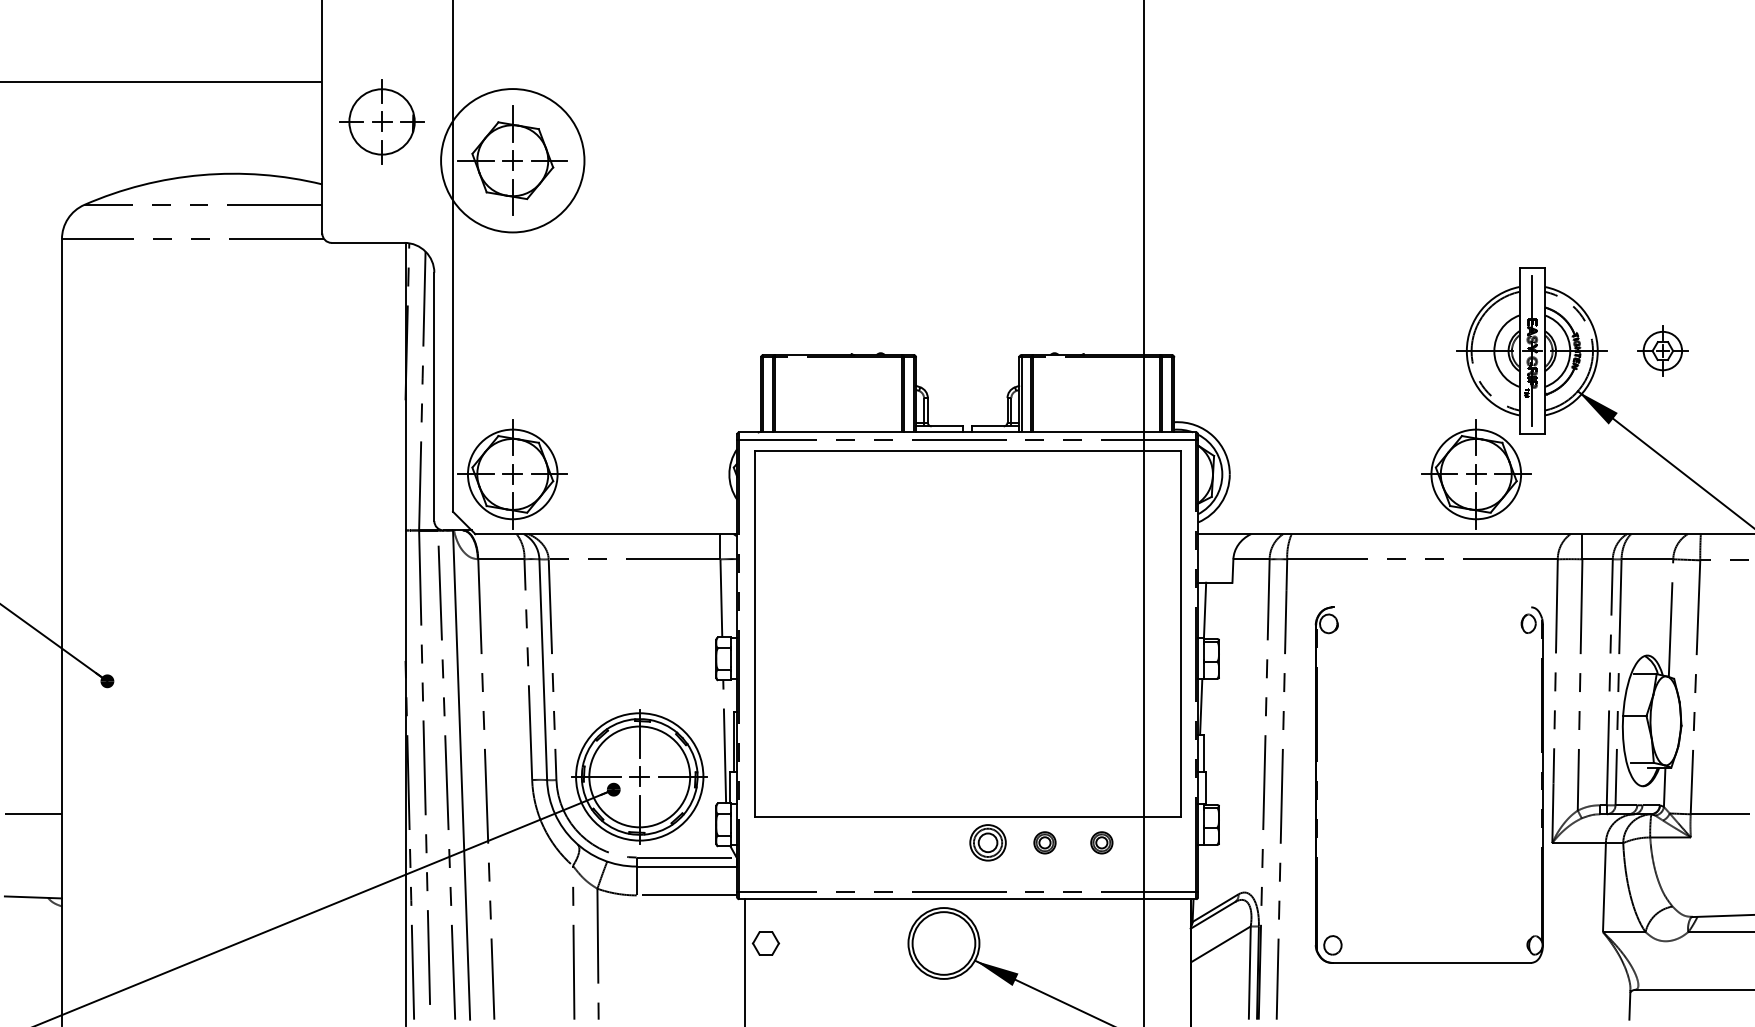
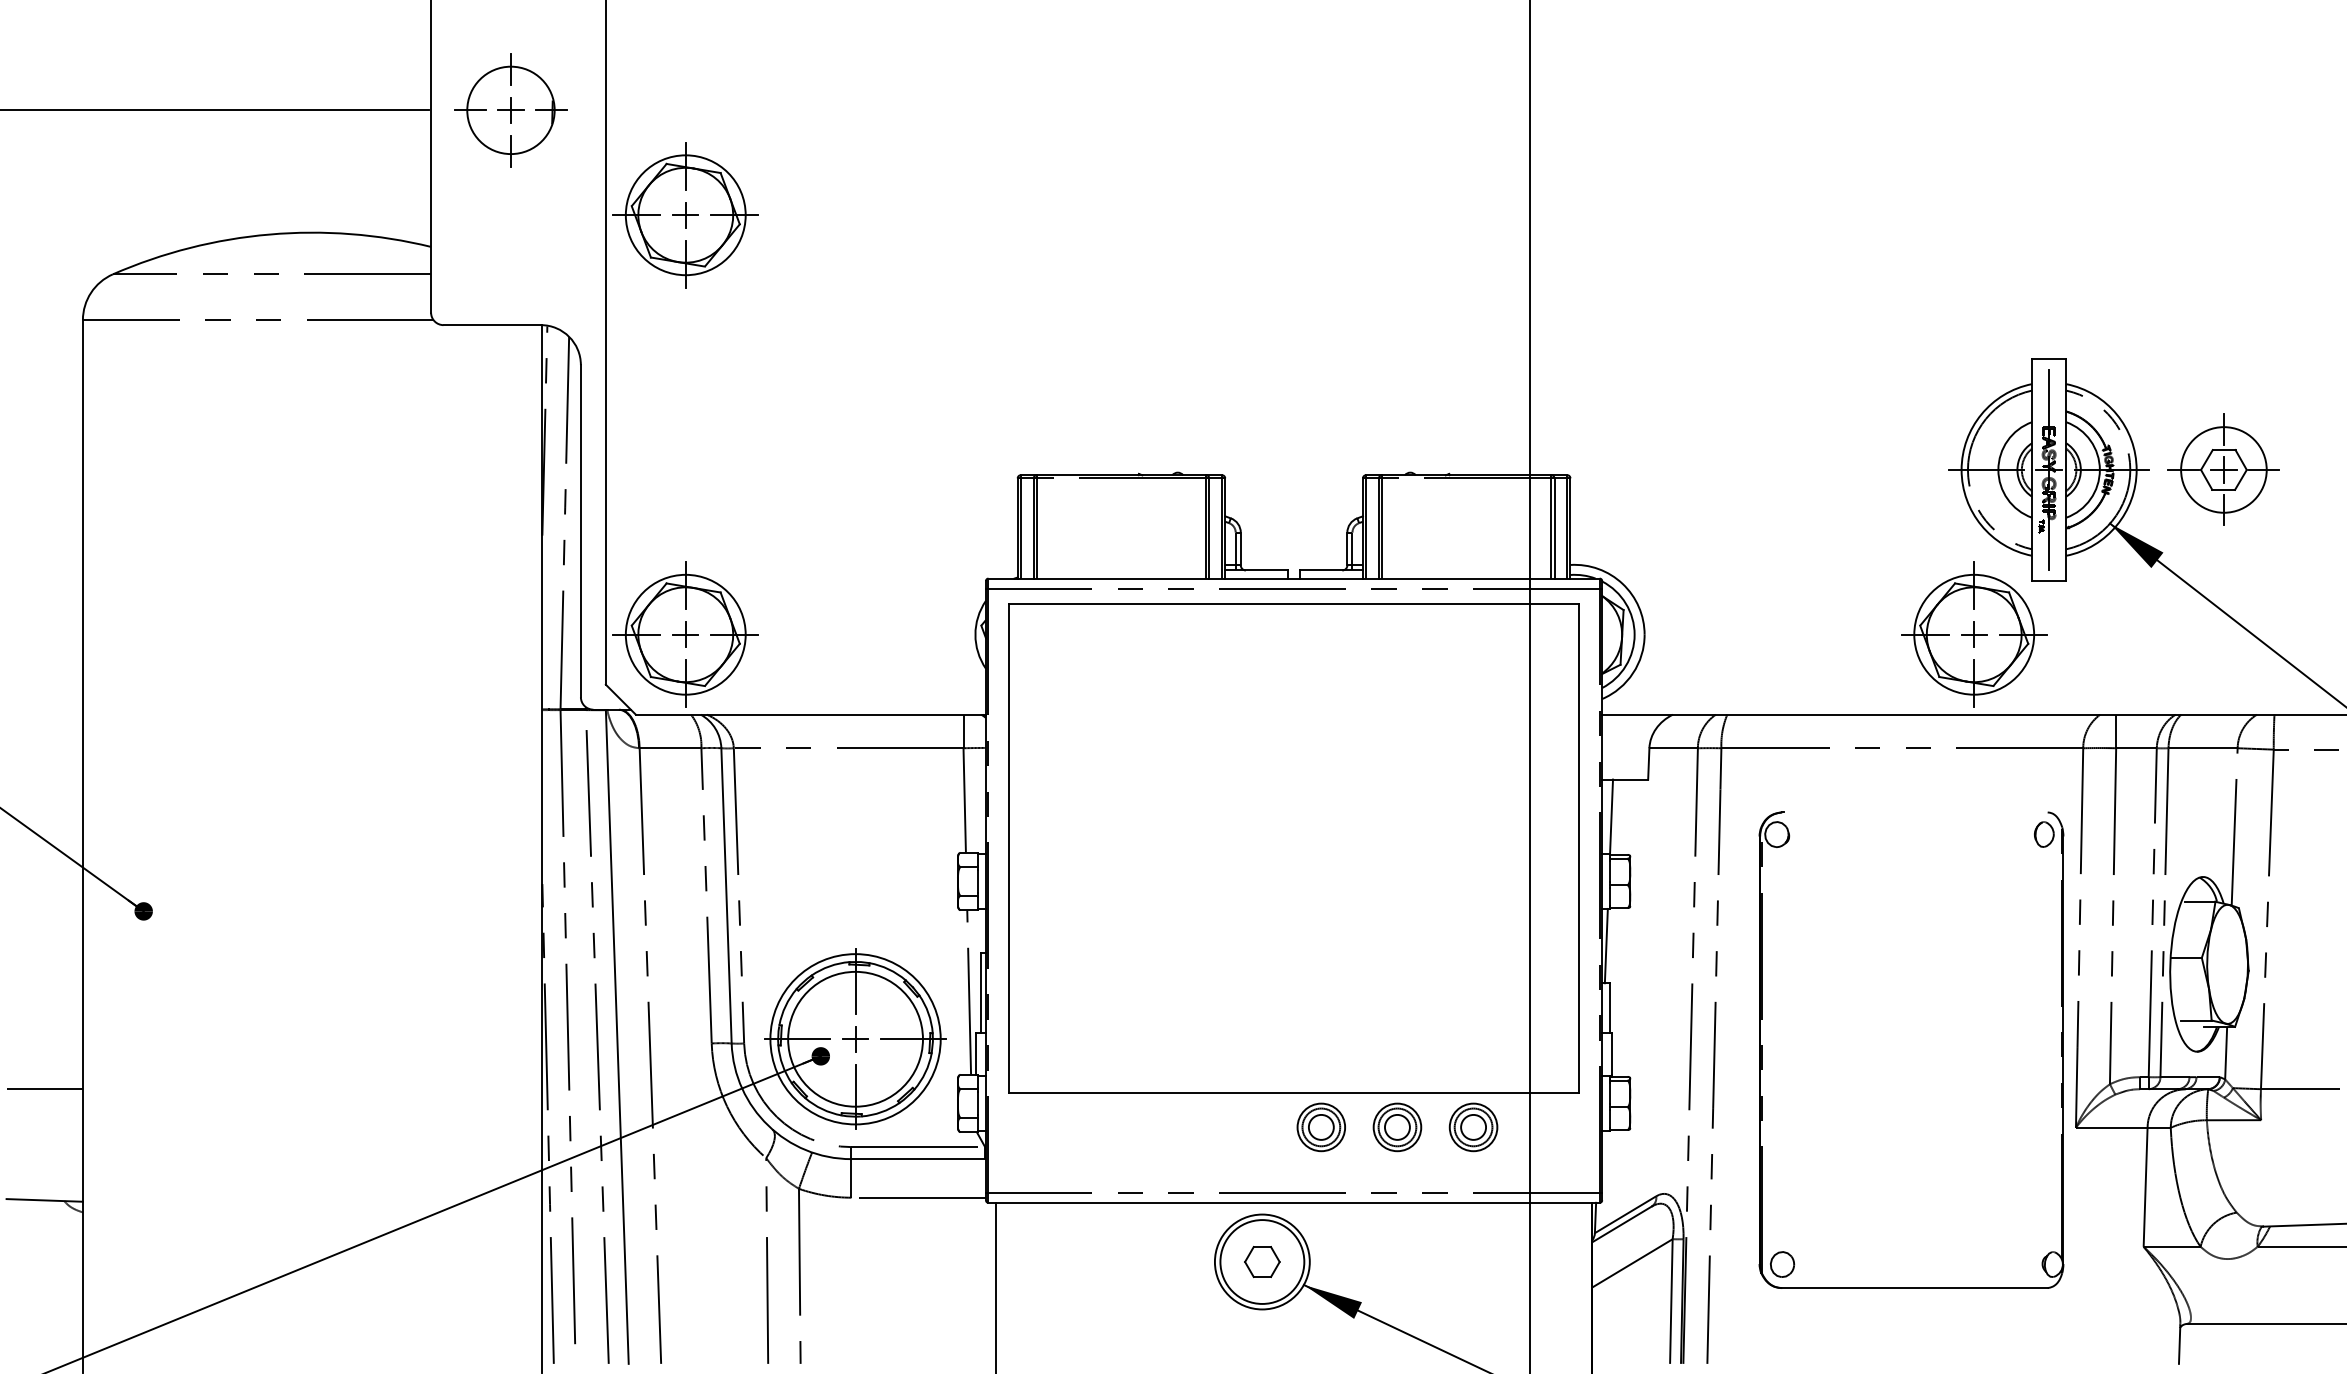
part: (381, 122) -> (510, 110), moved
circle: (512, 160) -> (685, 215), size x0.62
part: (1662, 350) -> (2223, 469), size x1.67
part: (1045, 842) -> (1397, 1127), size x1.67
part: (1101, 842) -> (1473, 1127), size x1.67
part: (766, 943) -> (1262, 1261), moved

